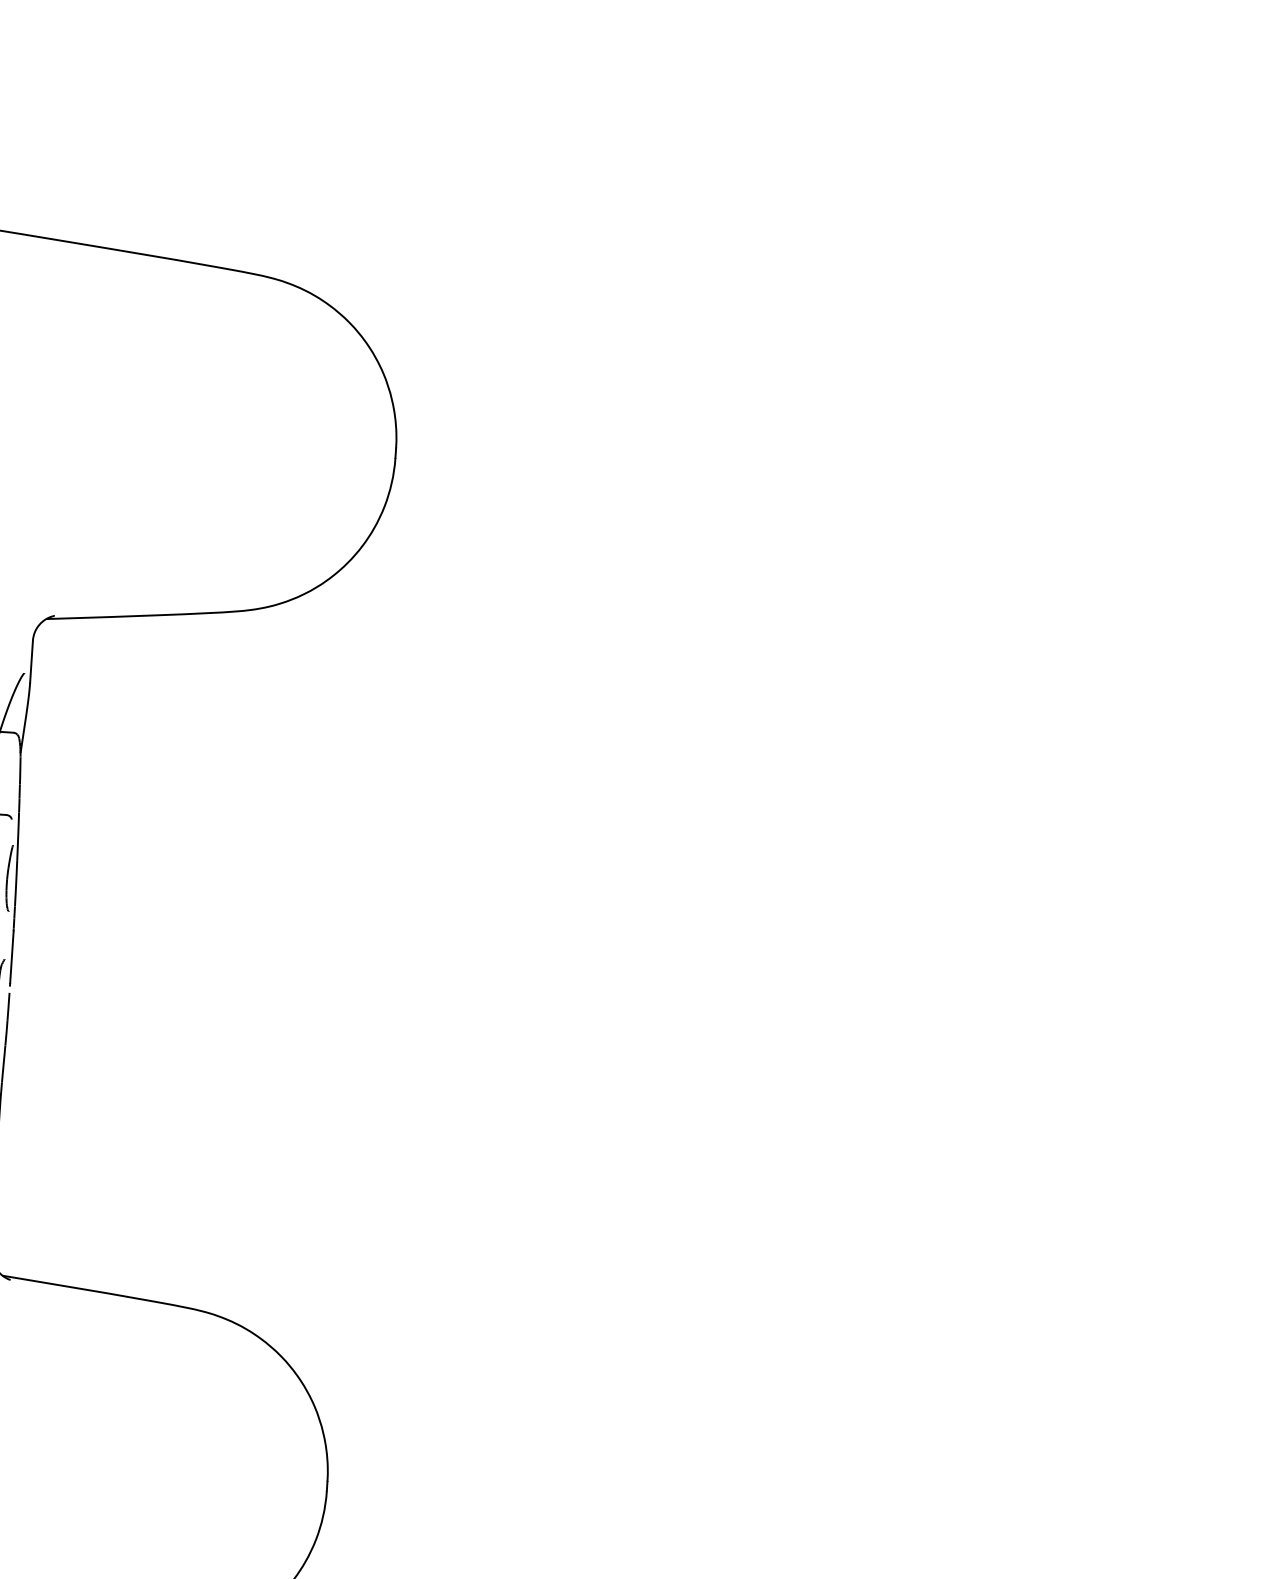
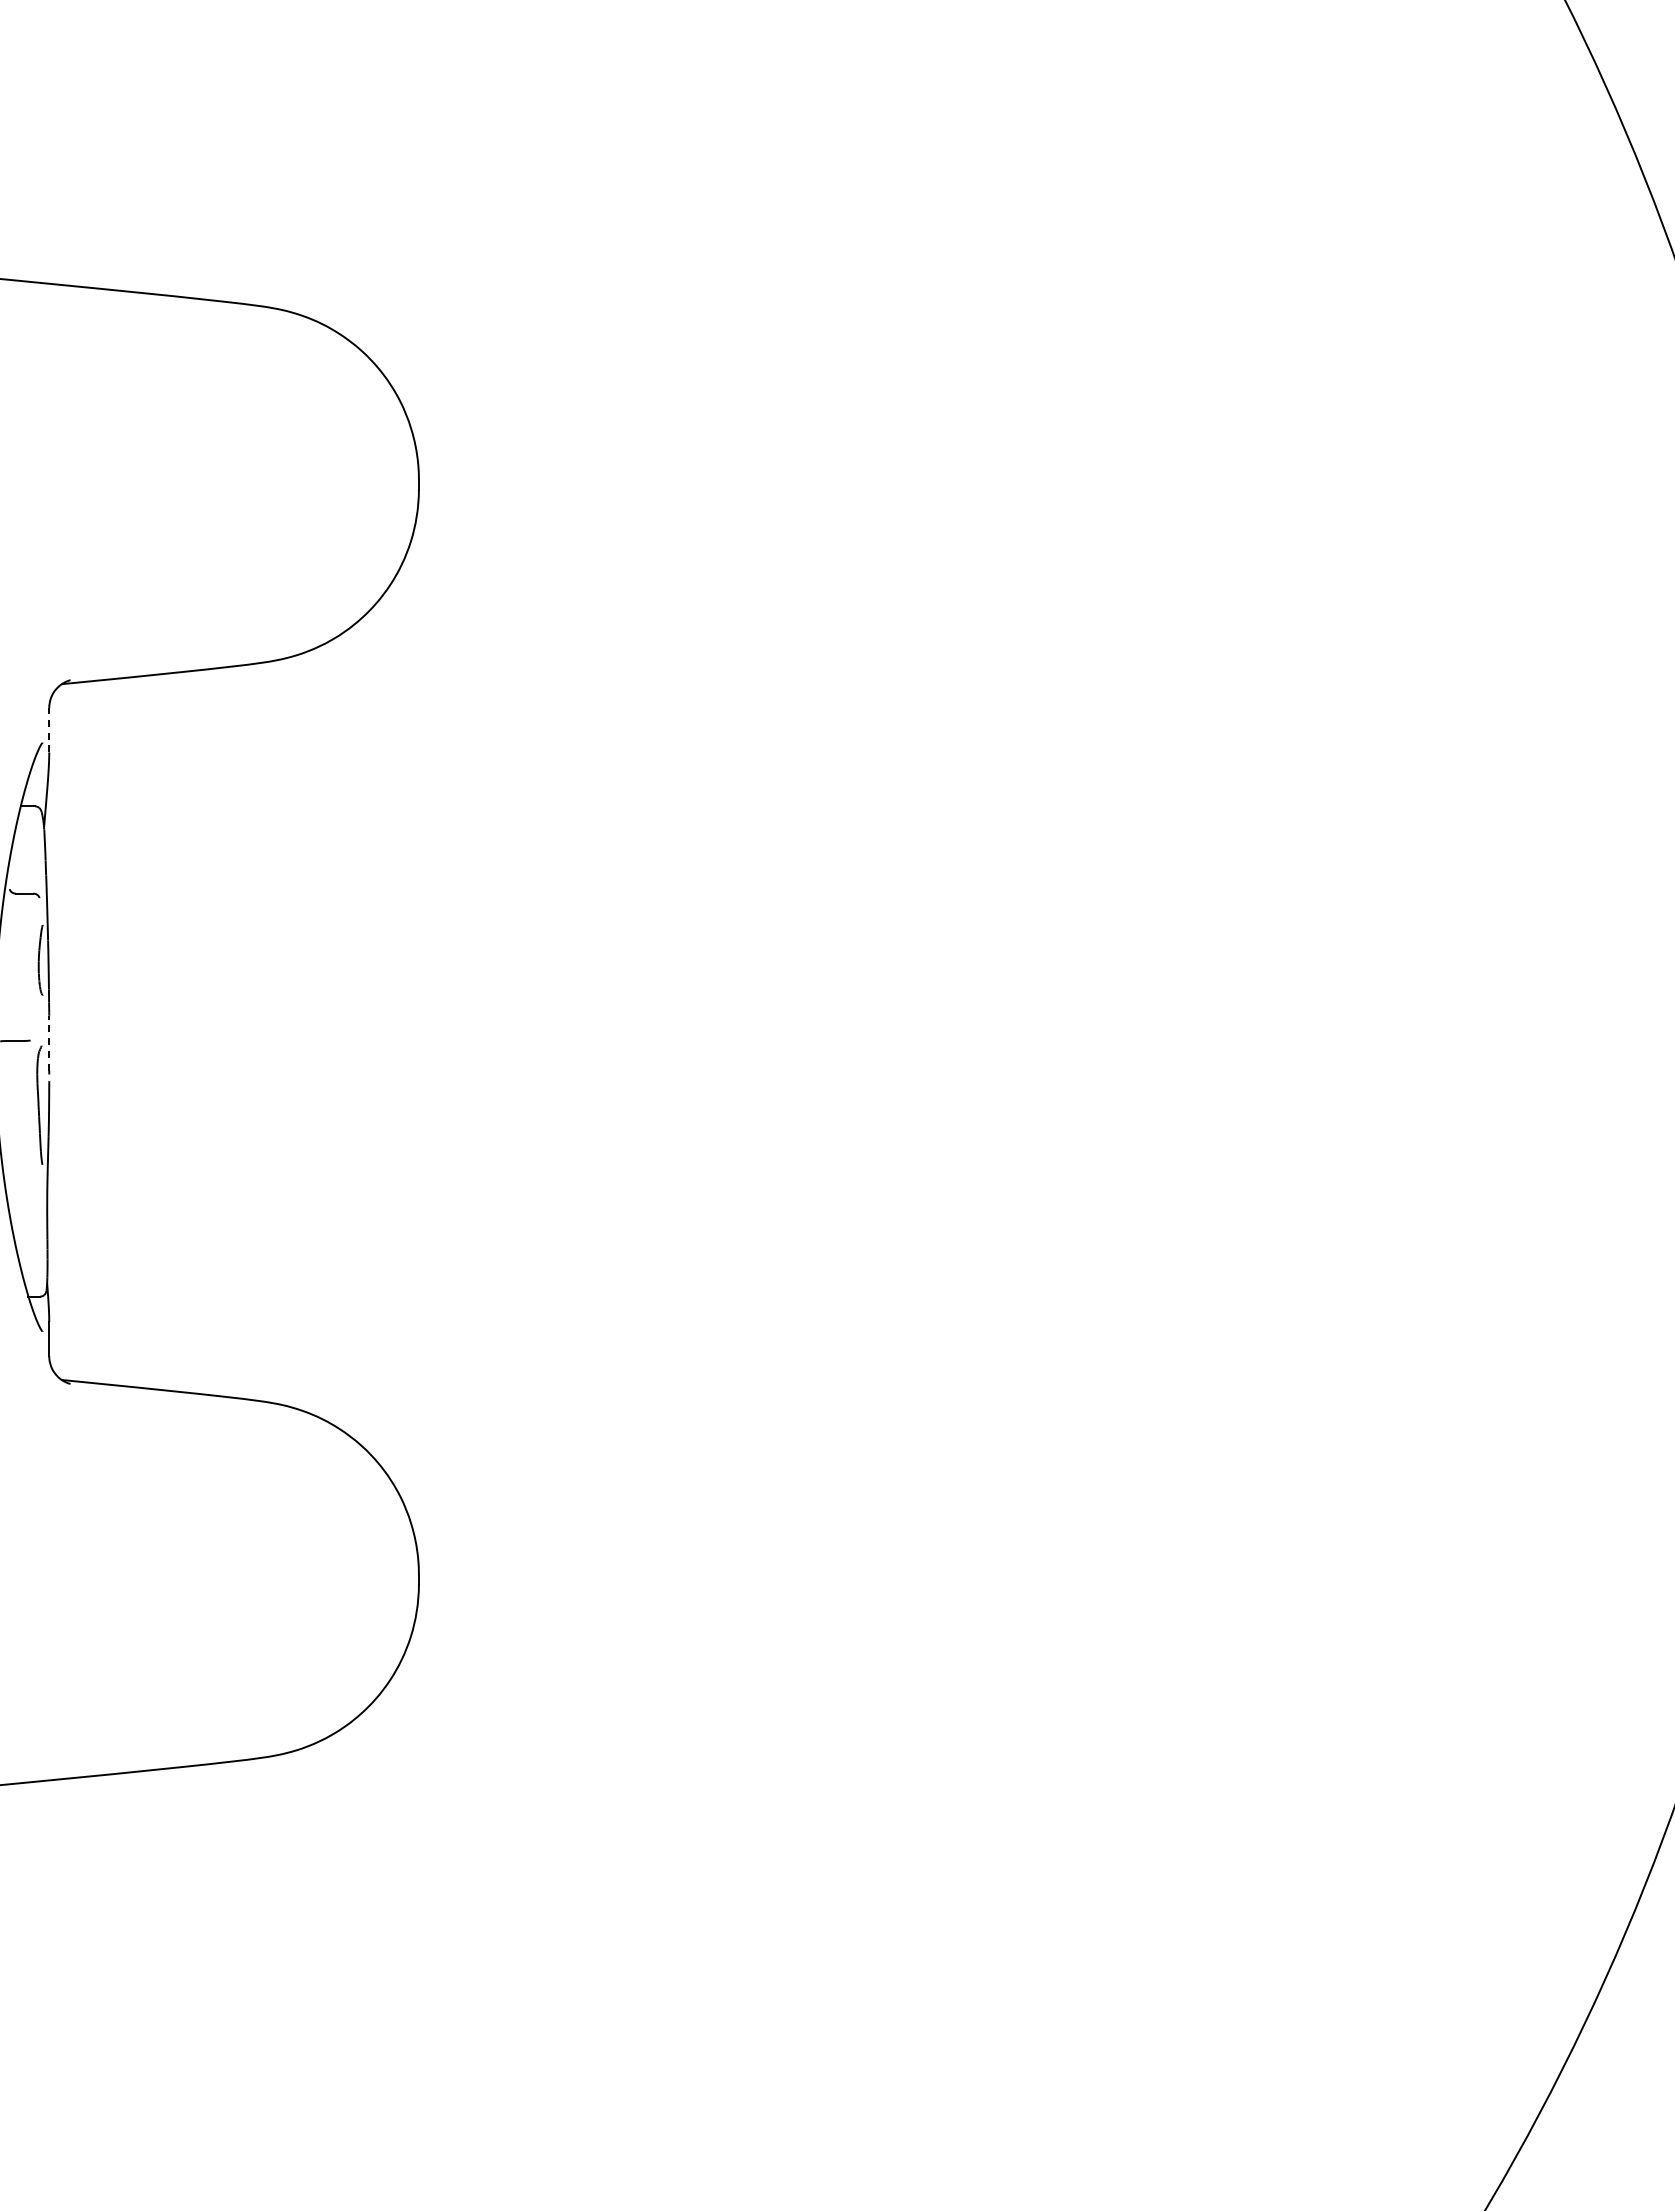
line: (31, 661) -> (49, 729), solid -> dashed
line: (12, 956) -> (49, 1042), solid -> dashed

